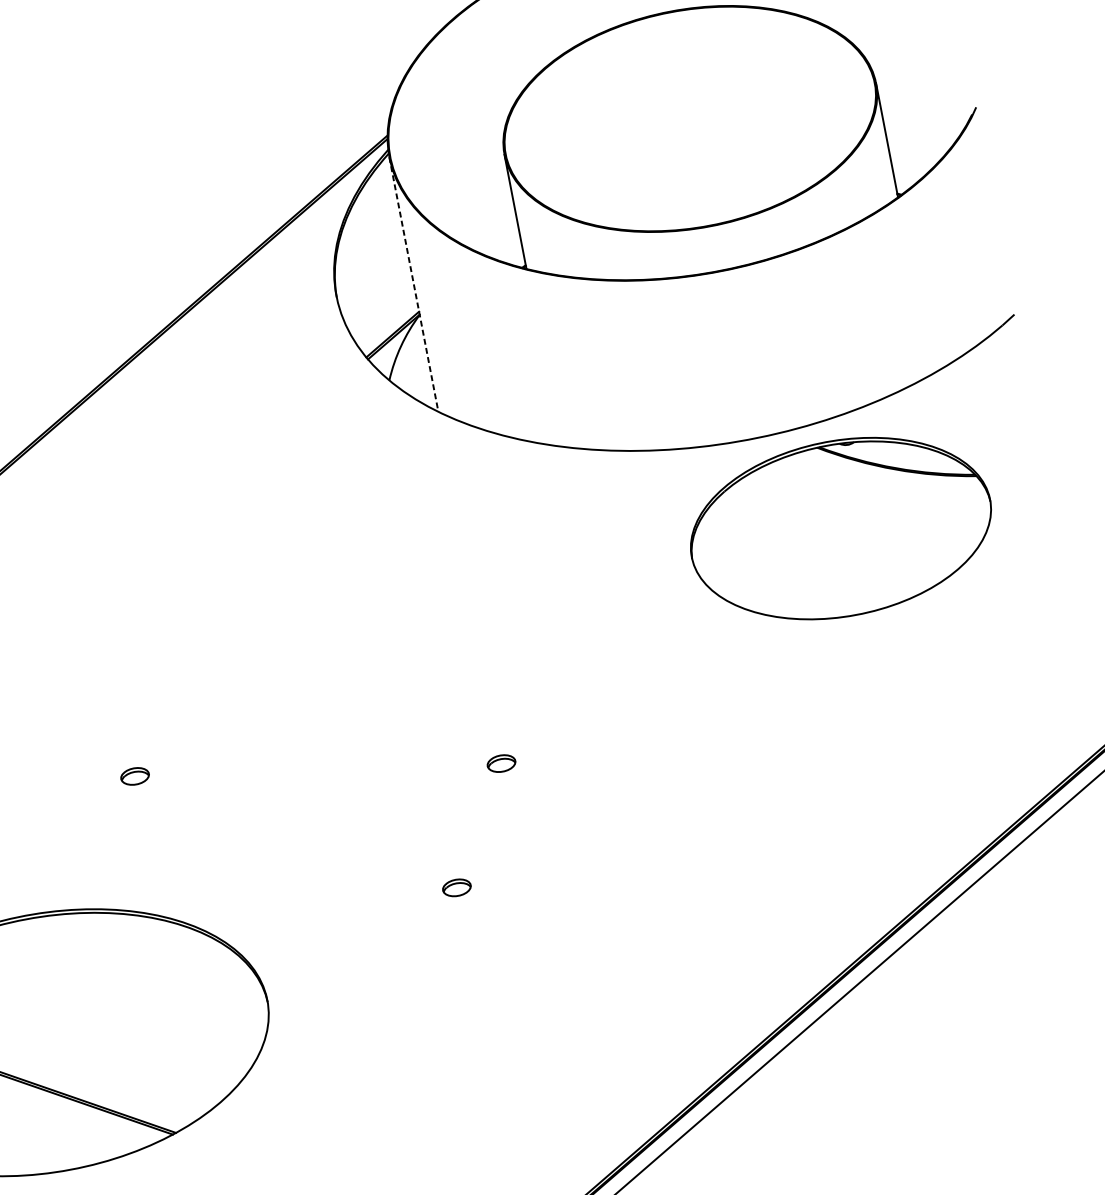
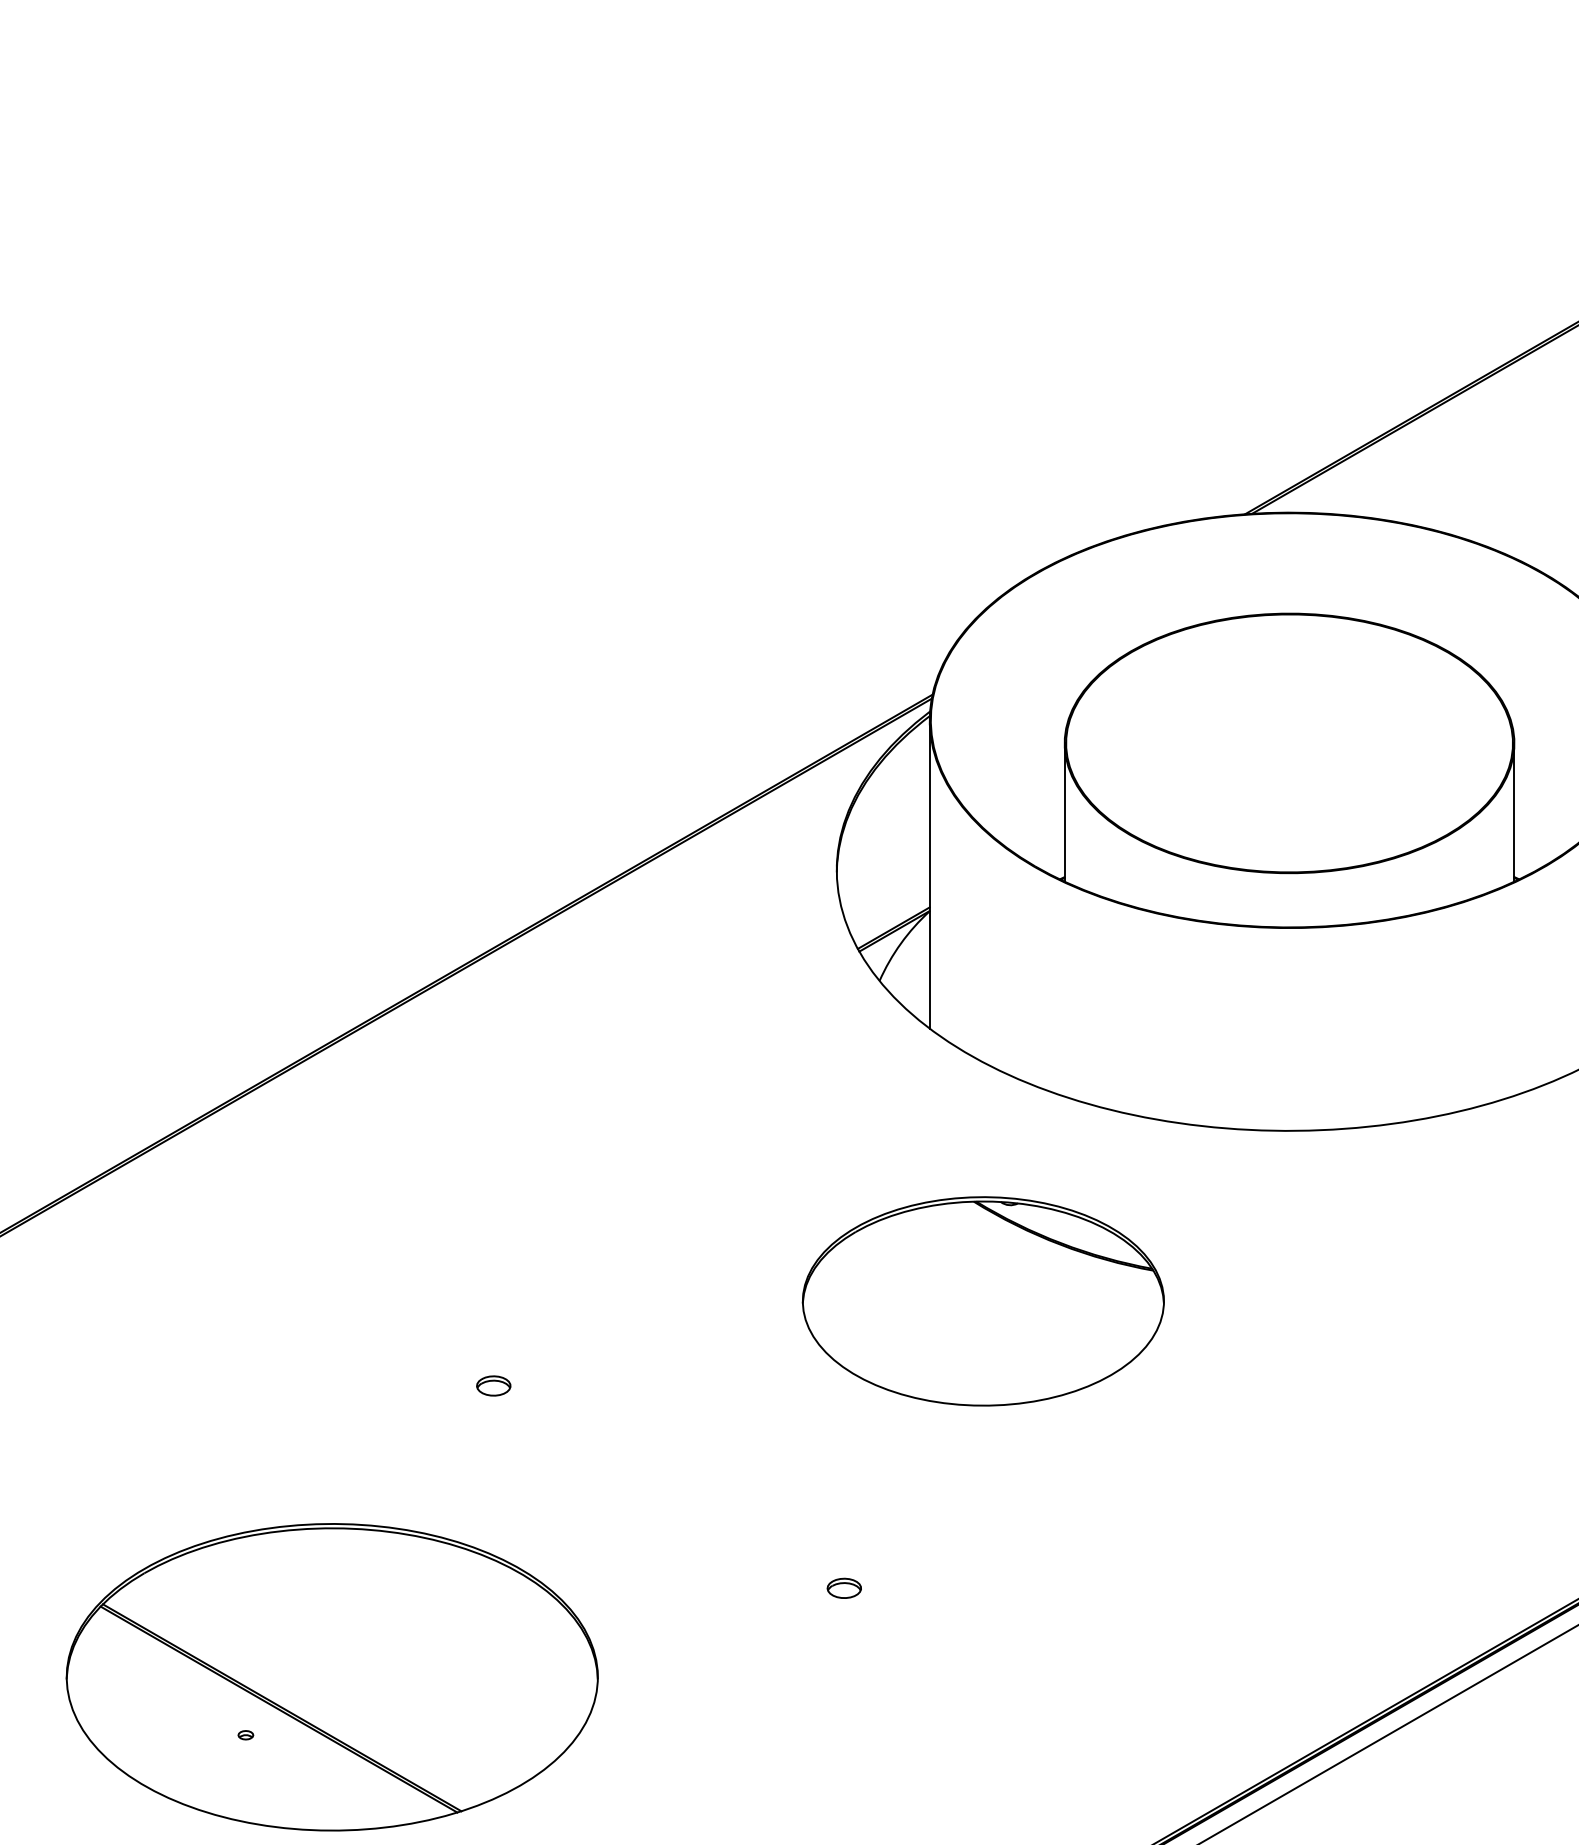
line: (413, 285) -> (929, 875), dashed -> solid
part: (840, 528) -> (982, 1301), moved
part: (500, 763) -> (923, 1452), removed

